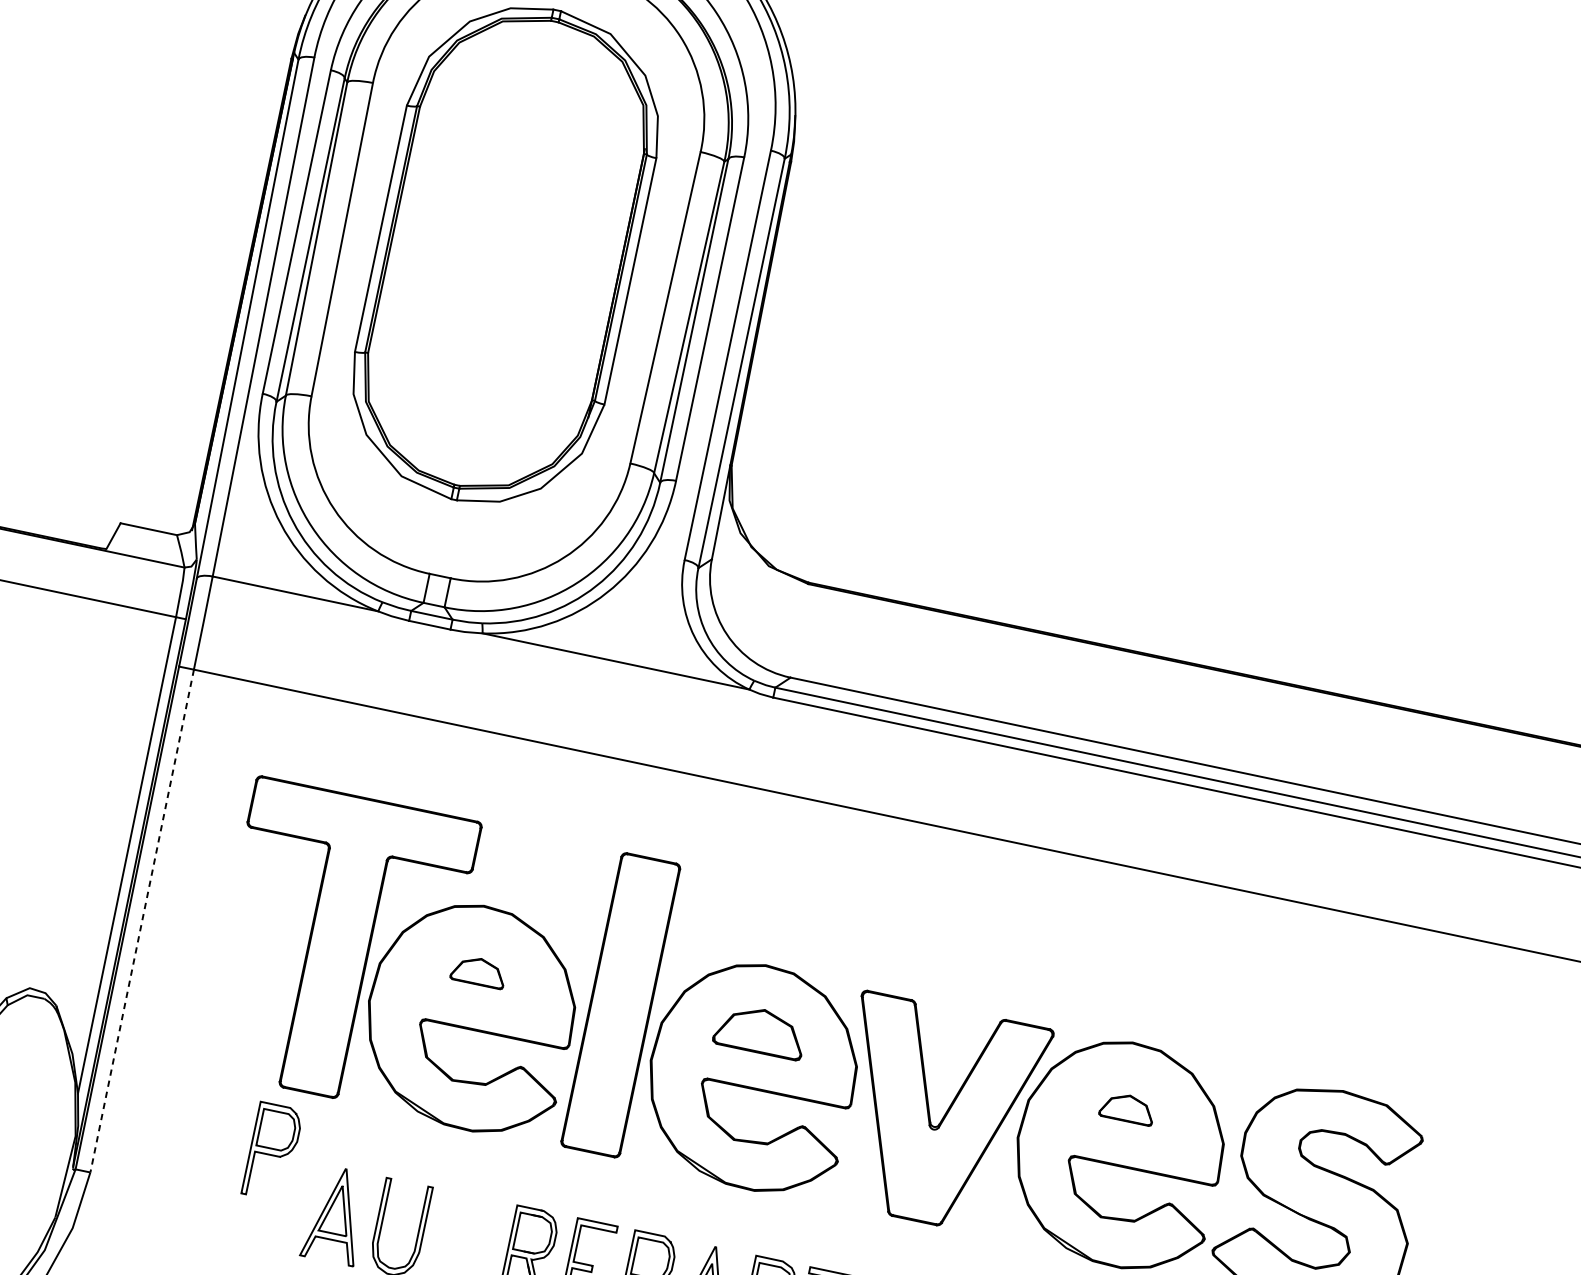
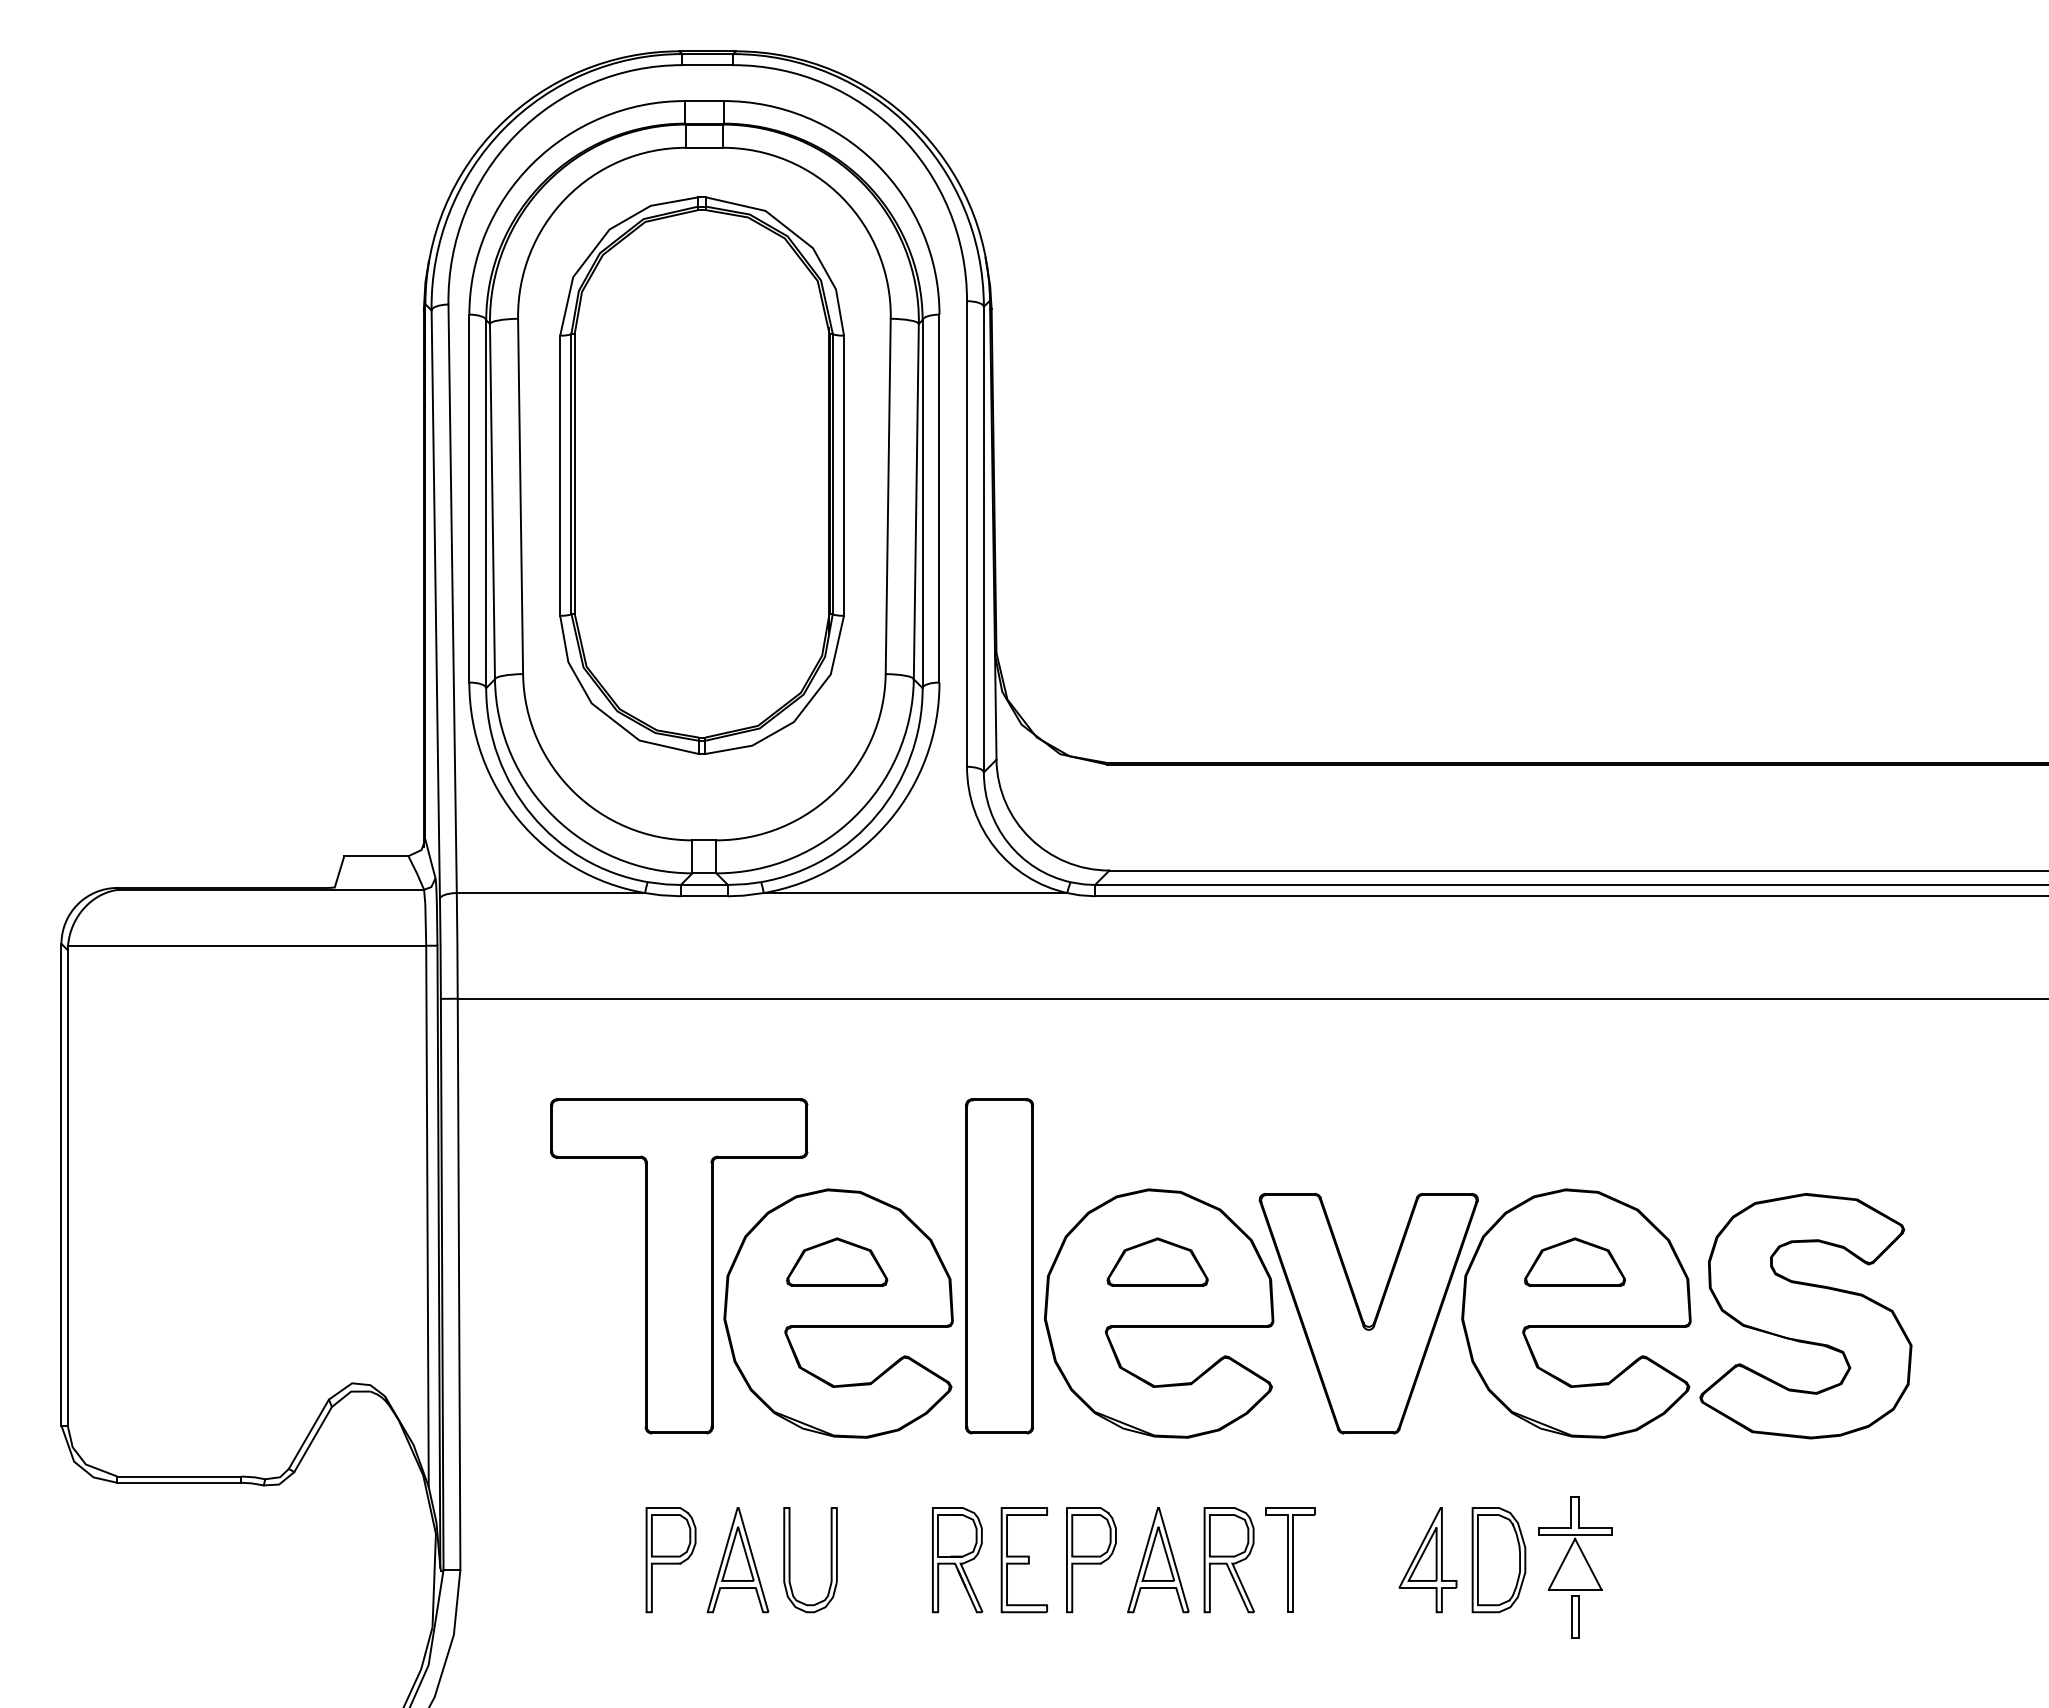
line: (142, 921) -> (459, 1284), dashed -> solid
part: (479, 971) -> (837, 1261), size x1.67
part: (1127, 1107) -> (1575, 1261), size x1.67
part: (271, 1152) -> (670, 1560), moved

